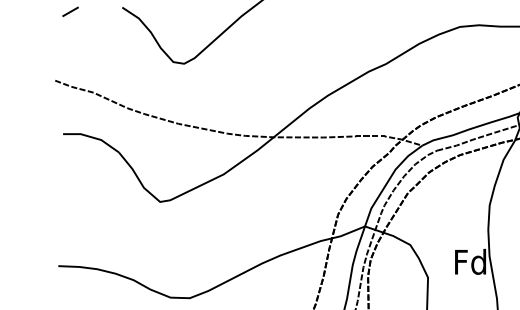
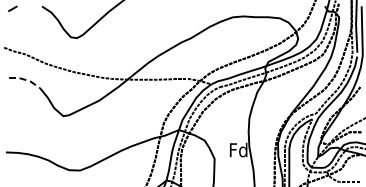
line: (93, 136) -> (25, 79), solid -> dashed

